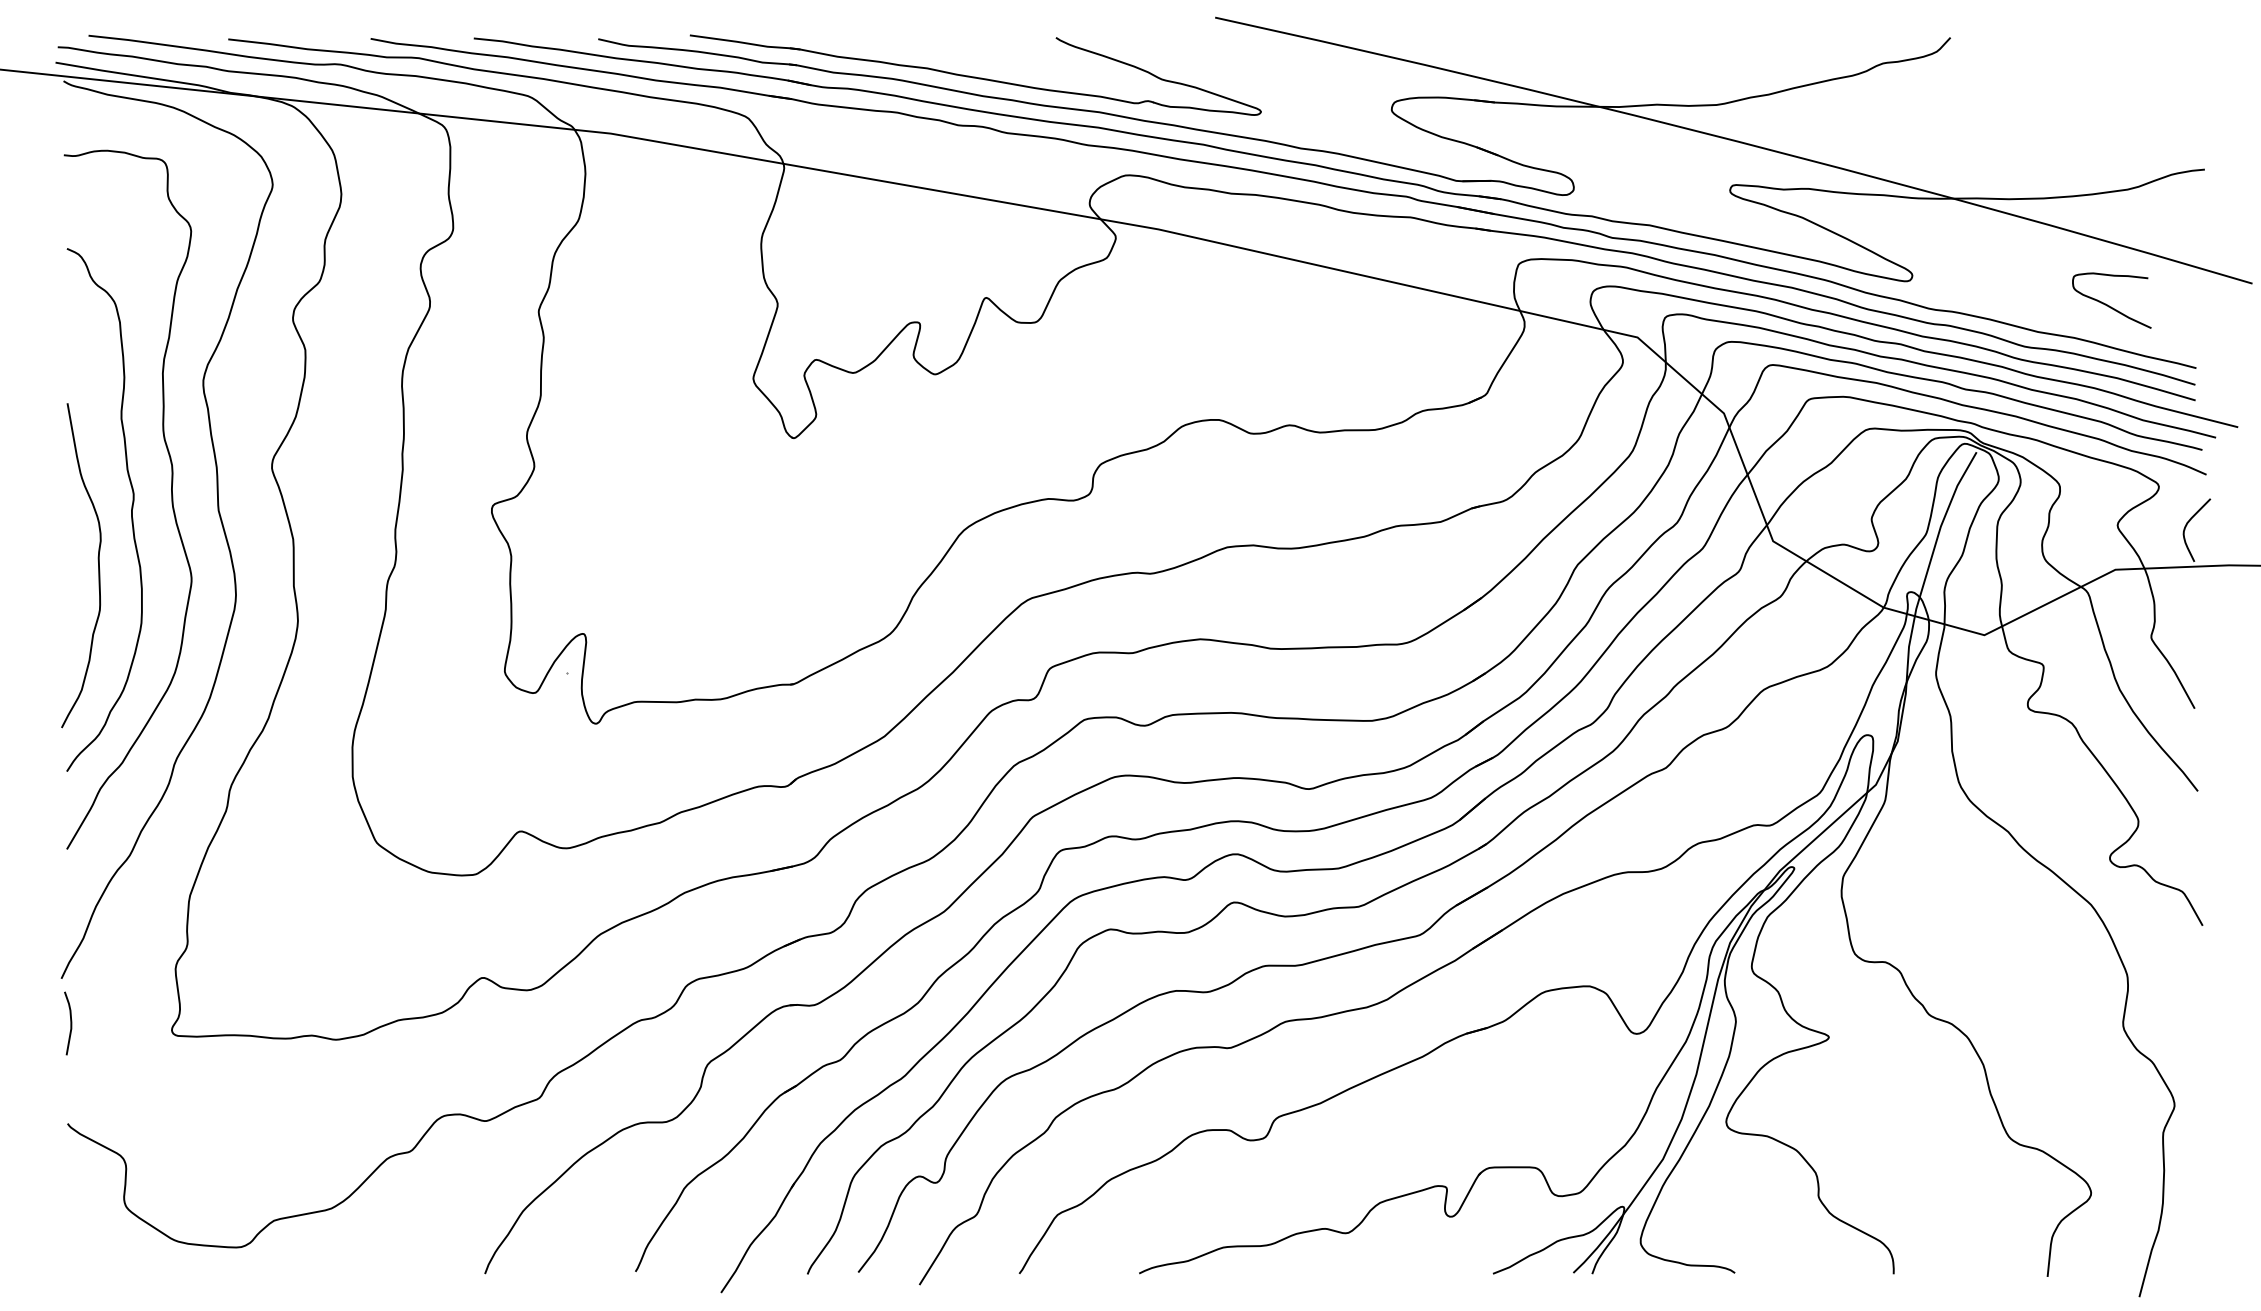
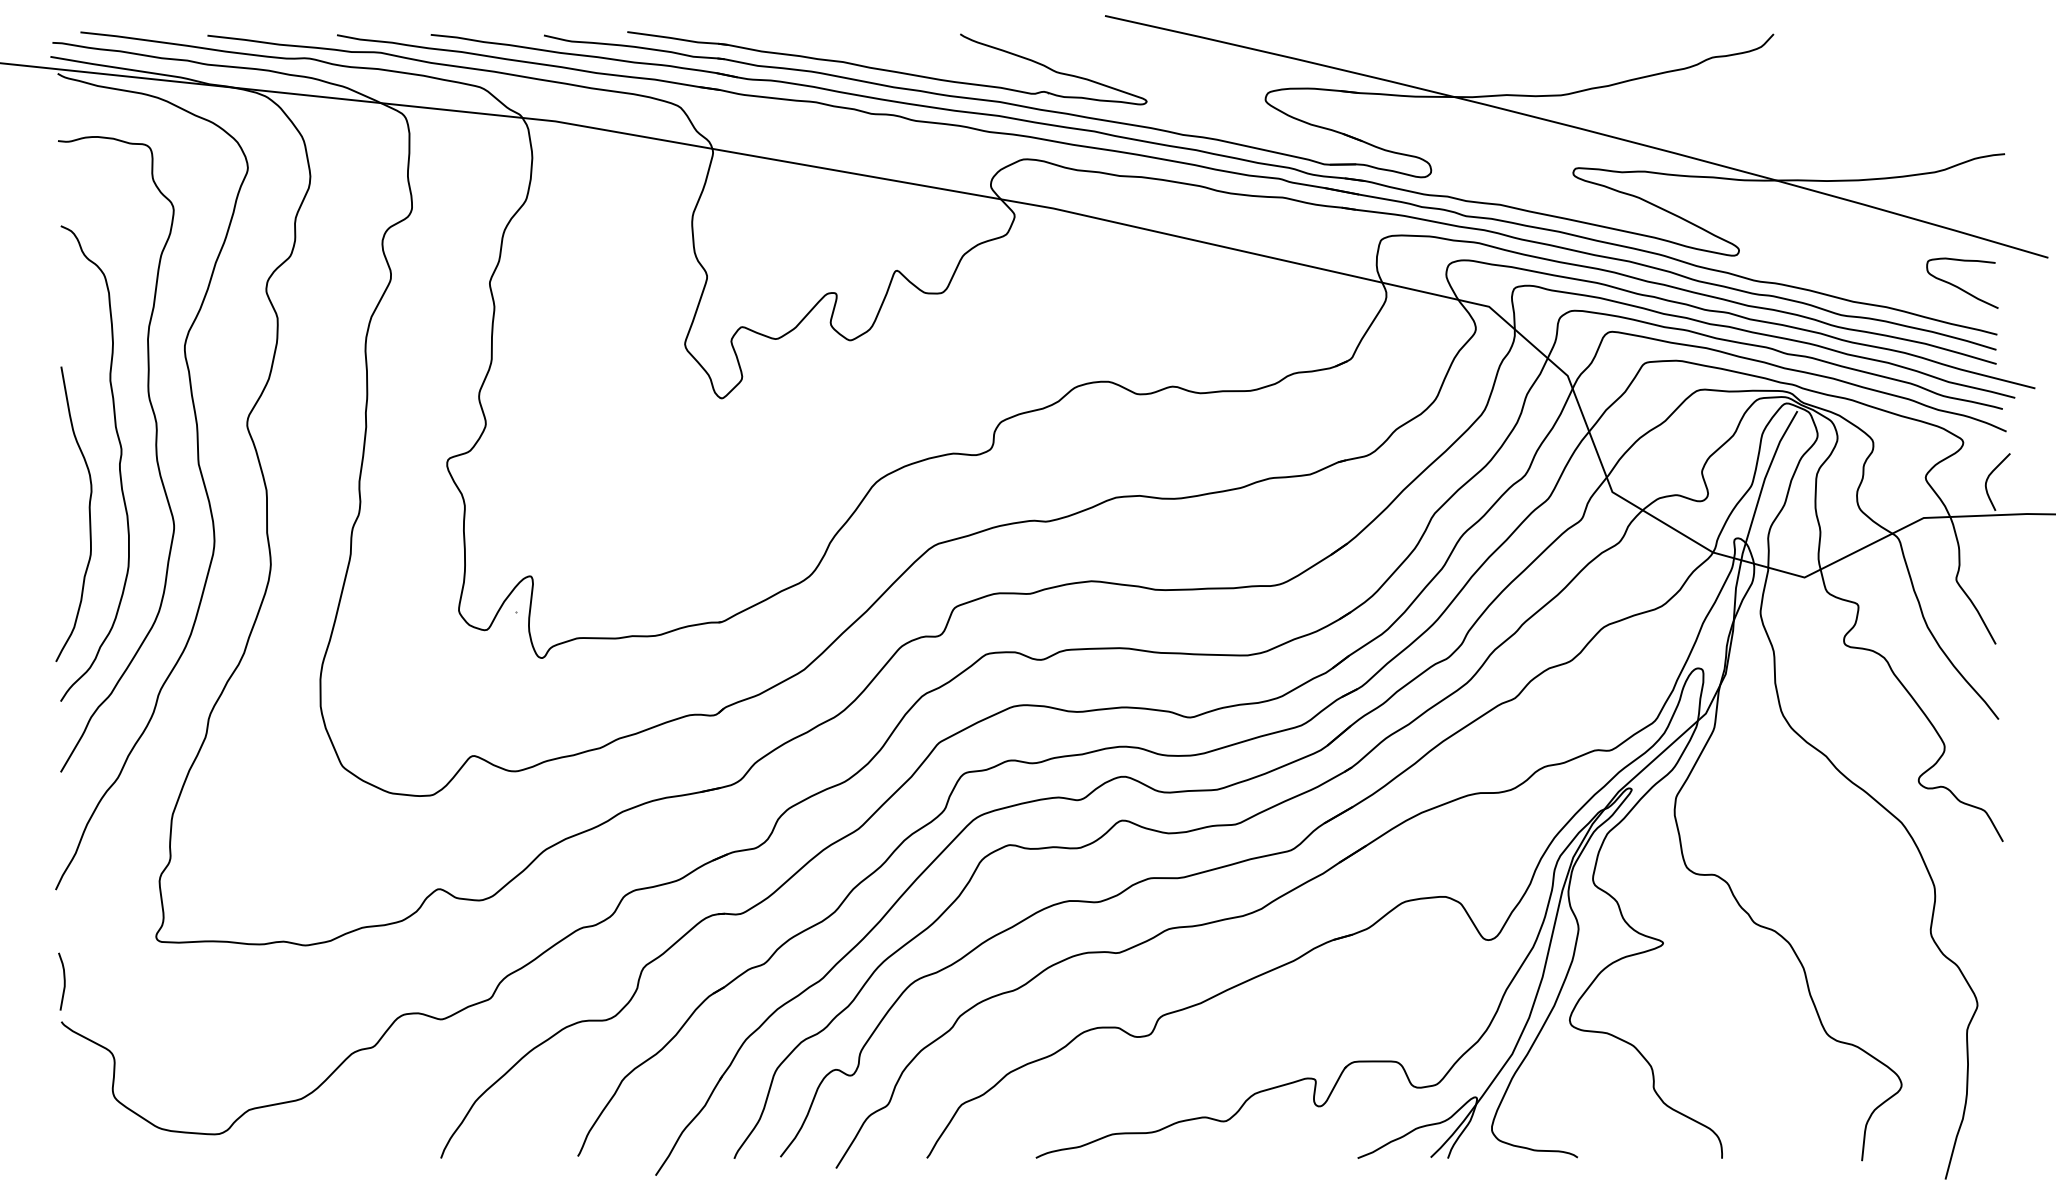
curve: (2109, 305) -> (1960, 287), moved
curve: (69, 1023) -> (63, 981), moved

